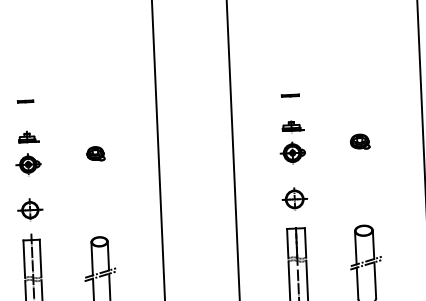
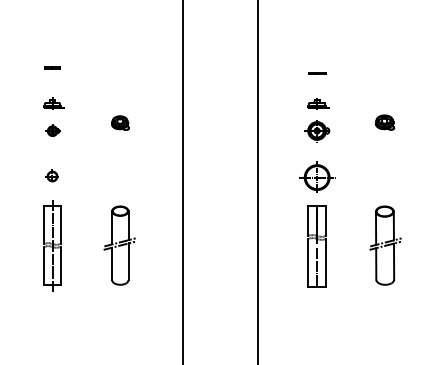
part: (28, 165) -> (52, 131), size x0.6
part: (294, 198) -> (316, 176), size x1.4
part: (30, 210) -> (52, 176), size x0.6

